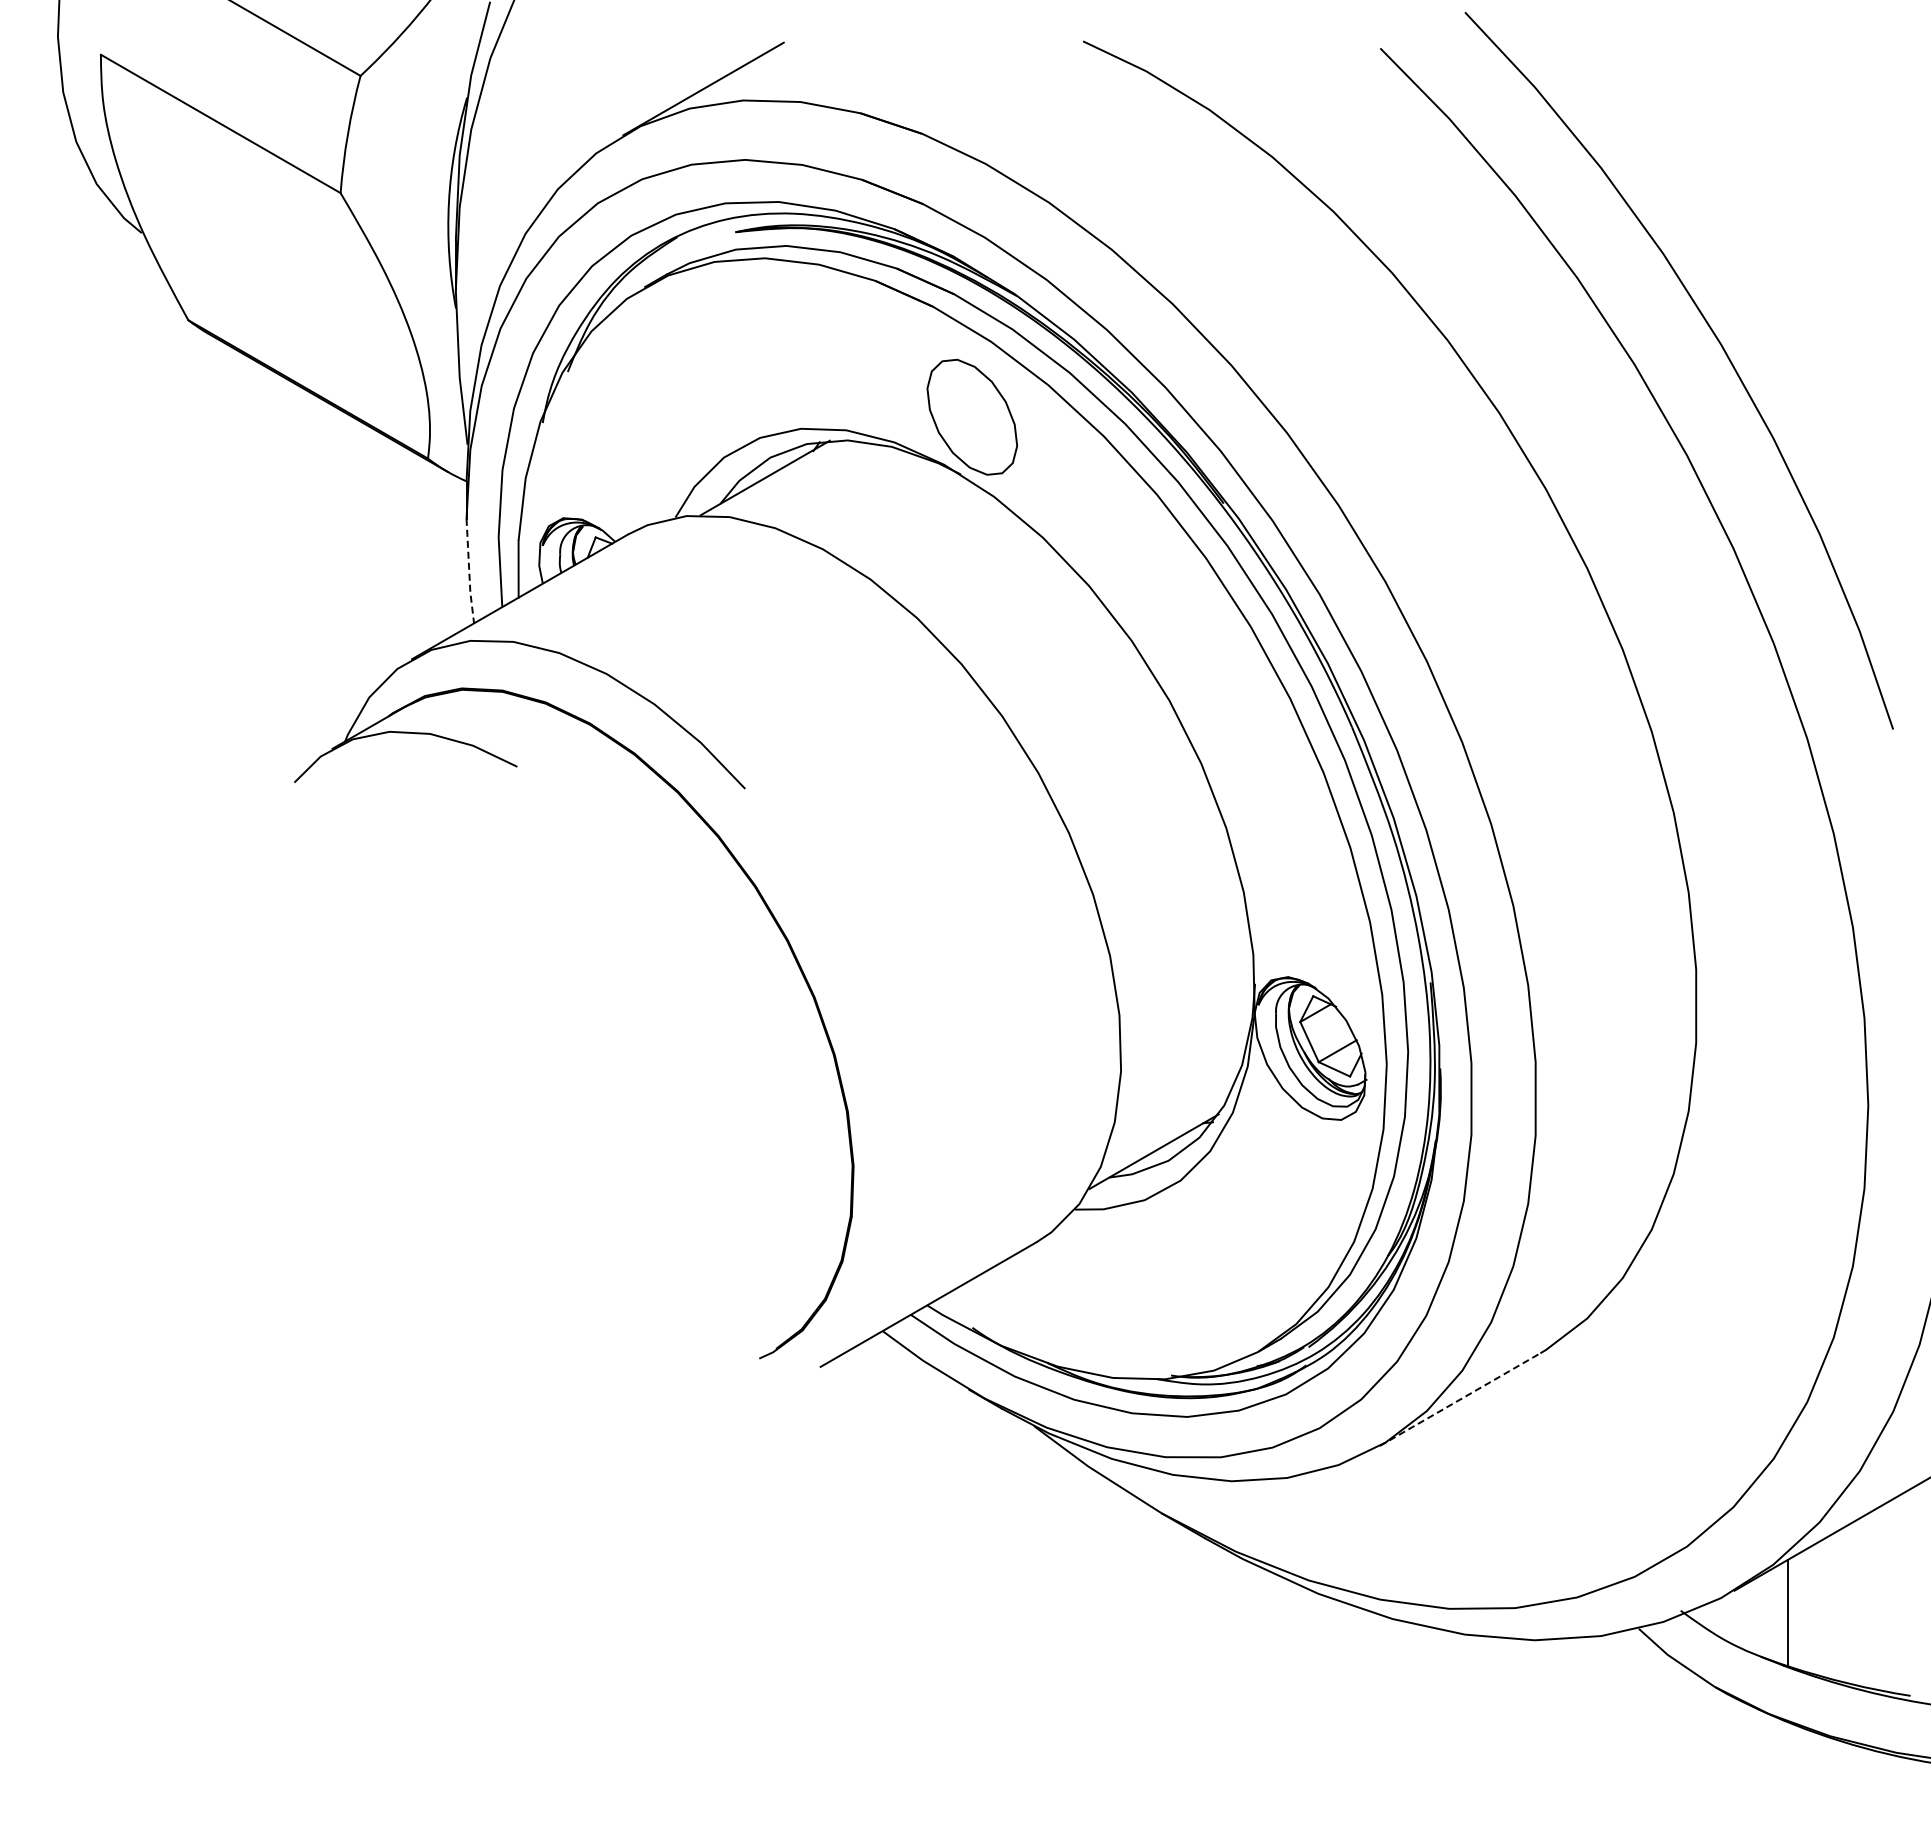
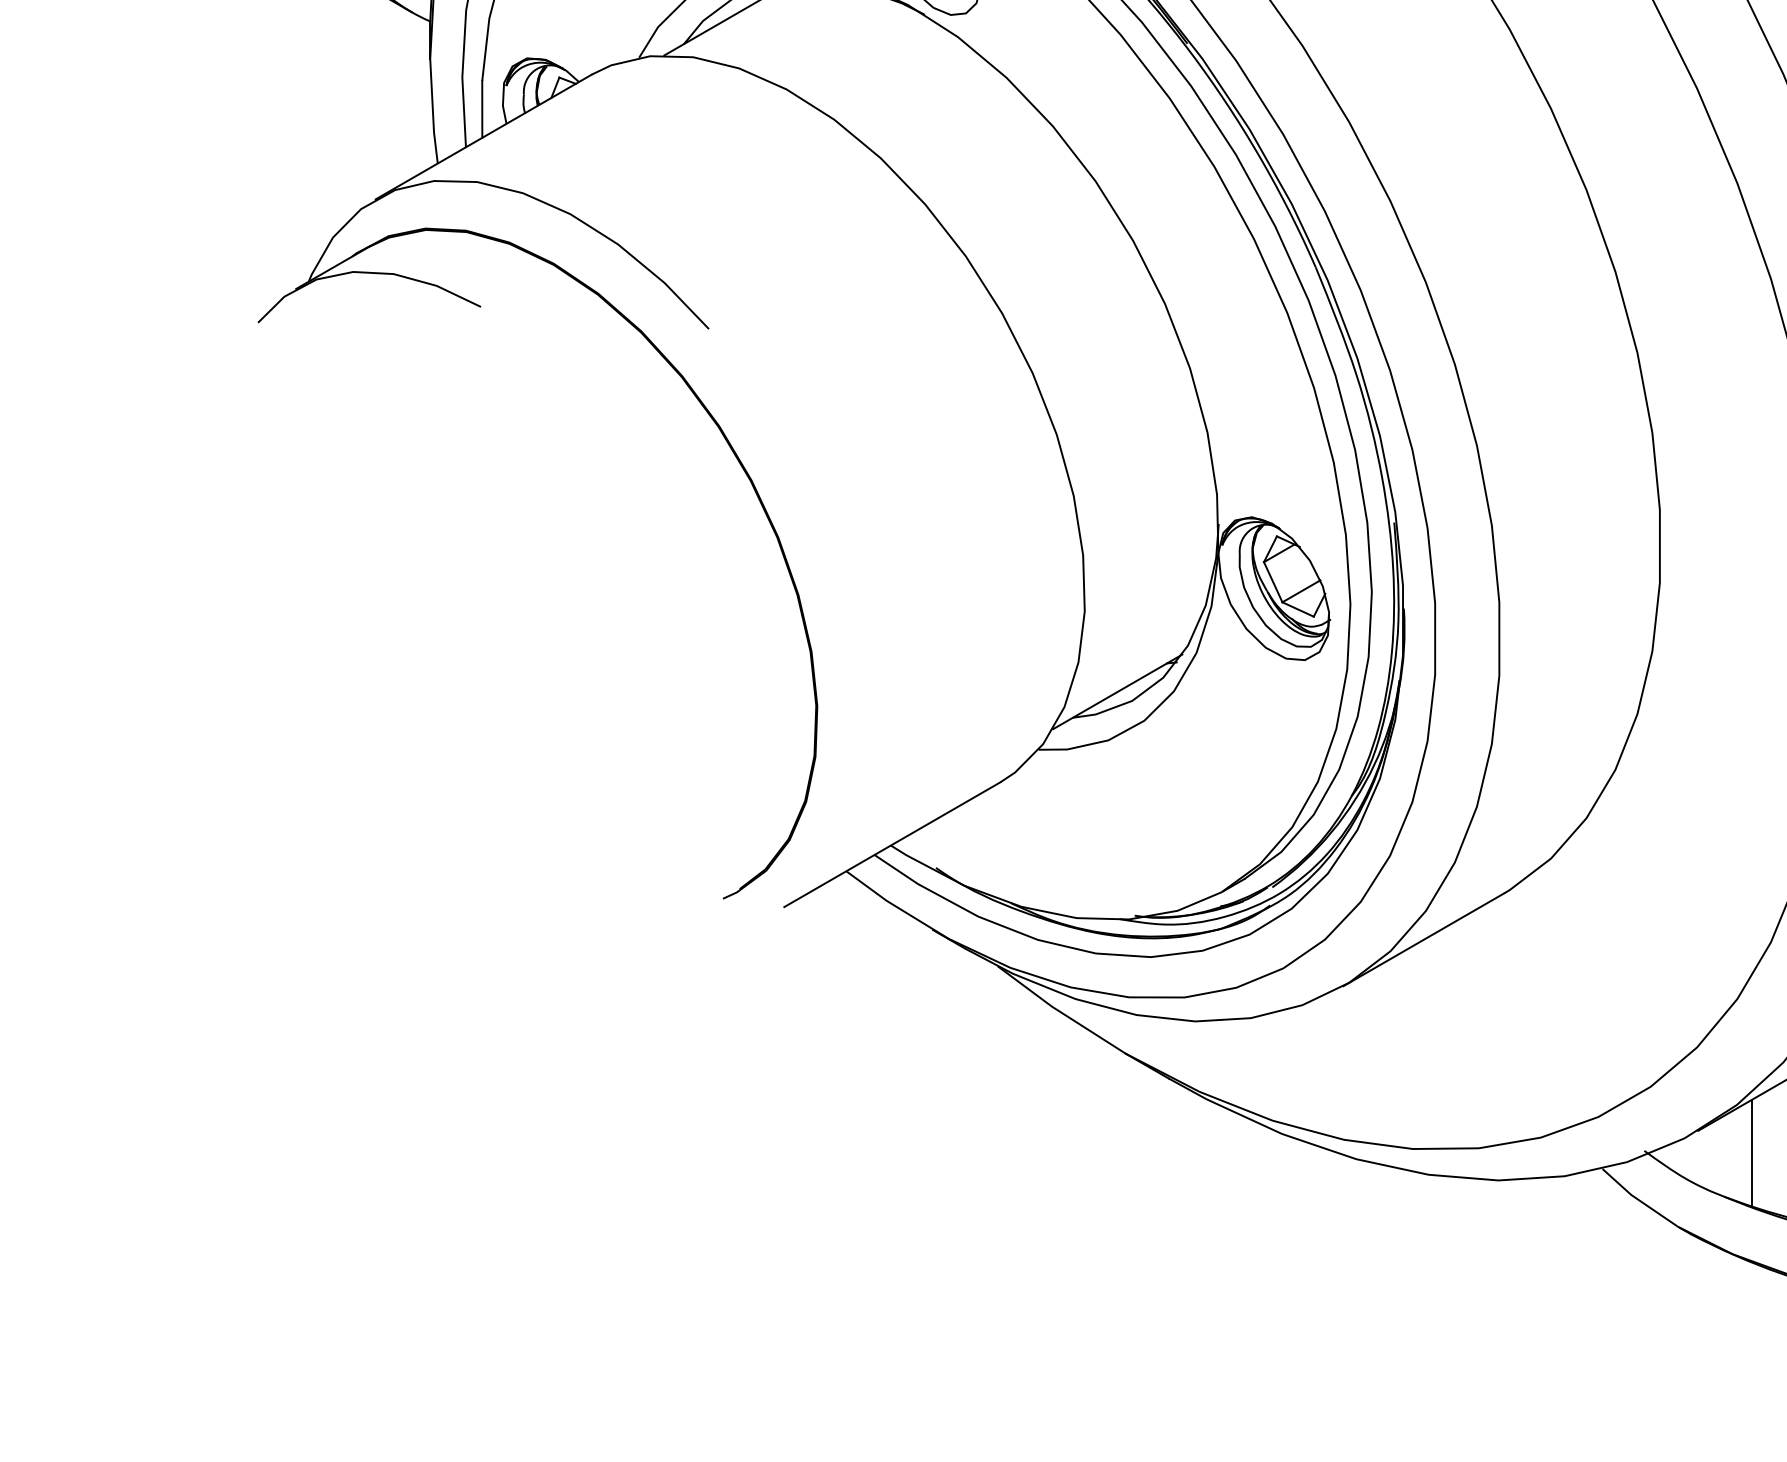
line: (469, 572) -> (433, 112), dashed -> solid
line: (1460, 1399) -> (1424, 939), dashed -> solid

